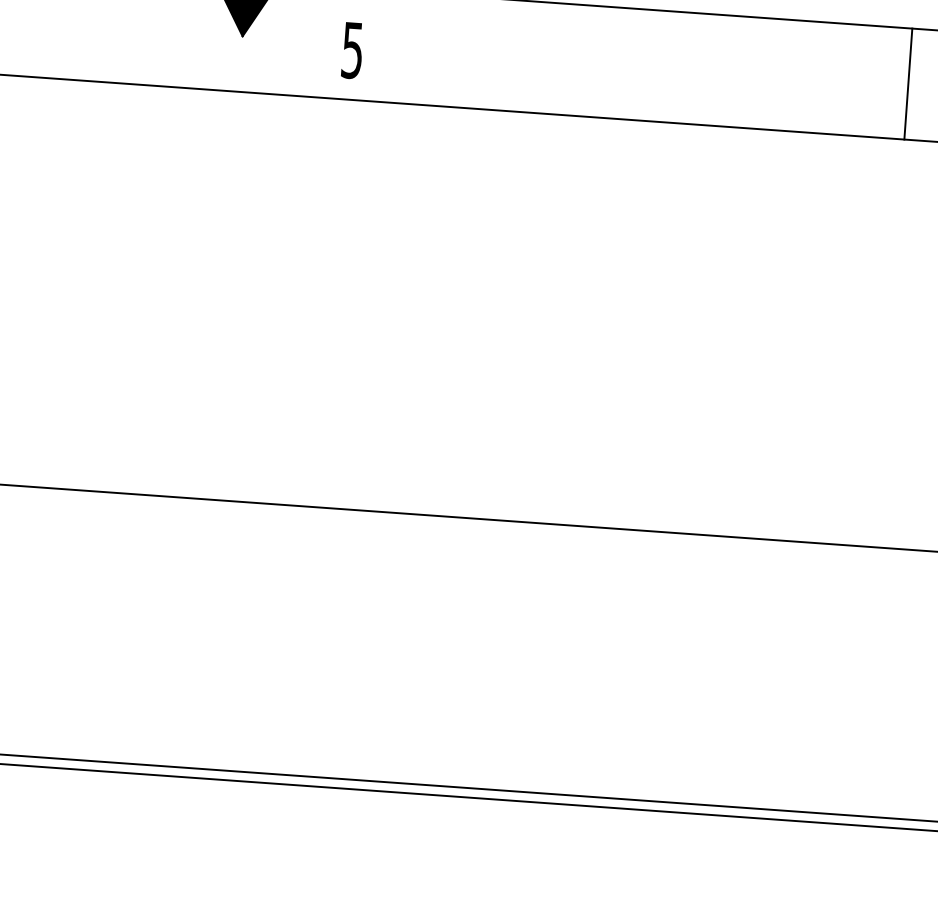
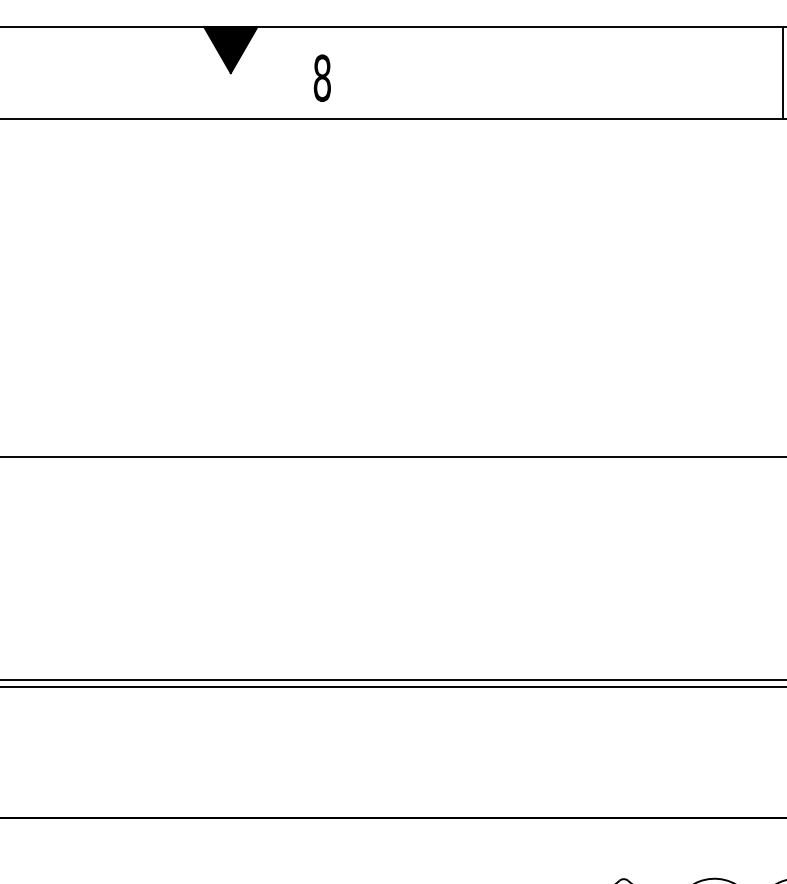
text: (351, 49) -> (321, 77), 5 -> 8

